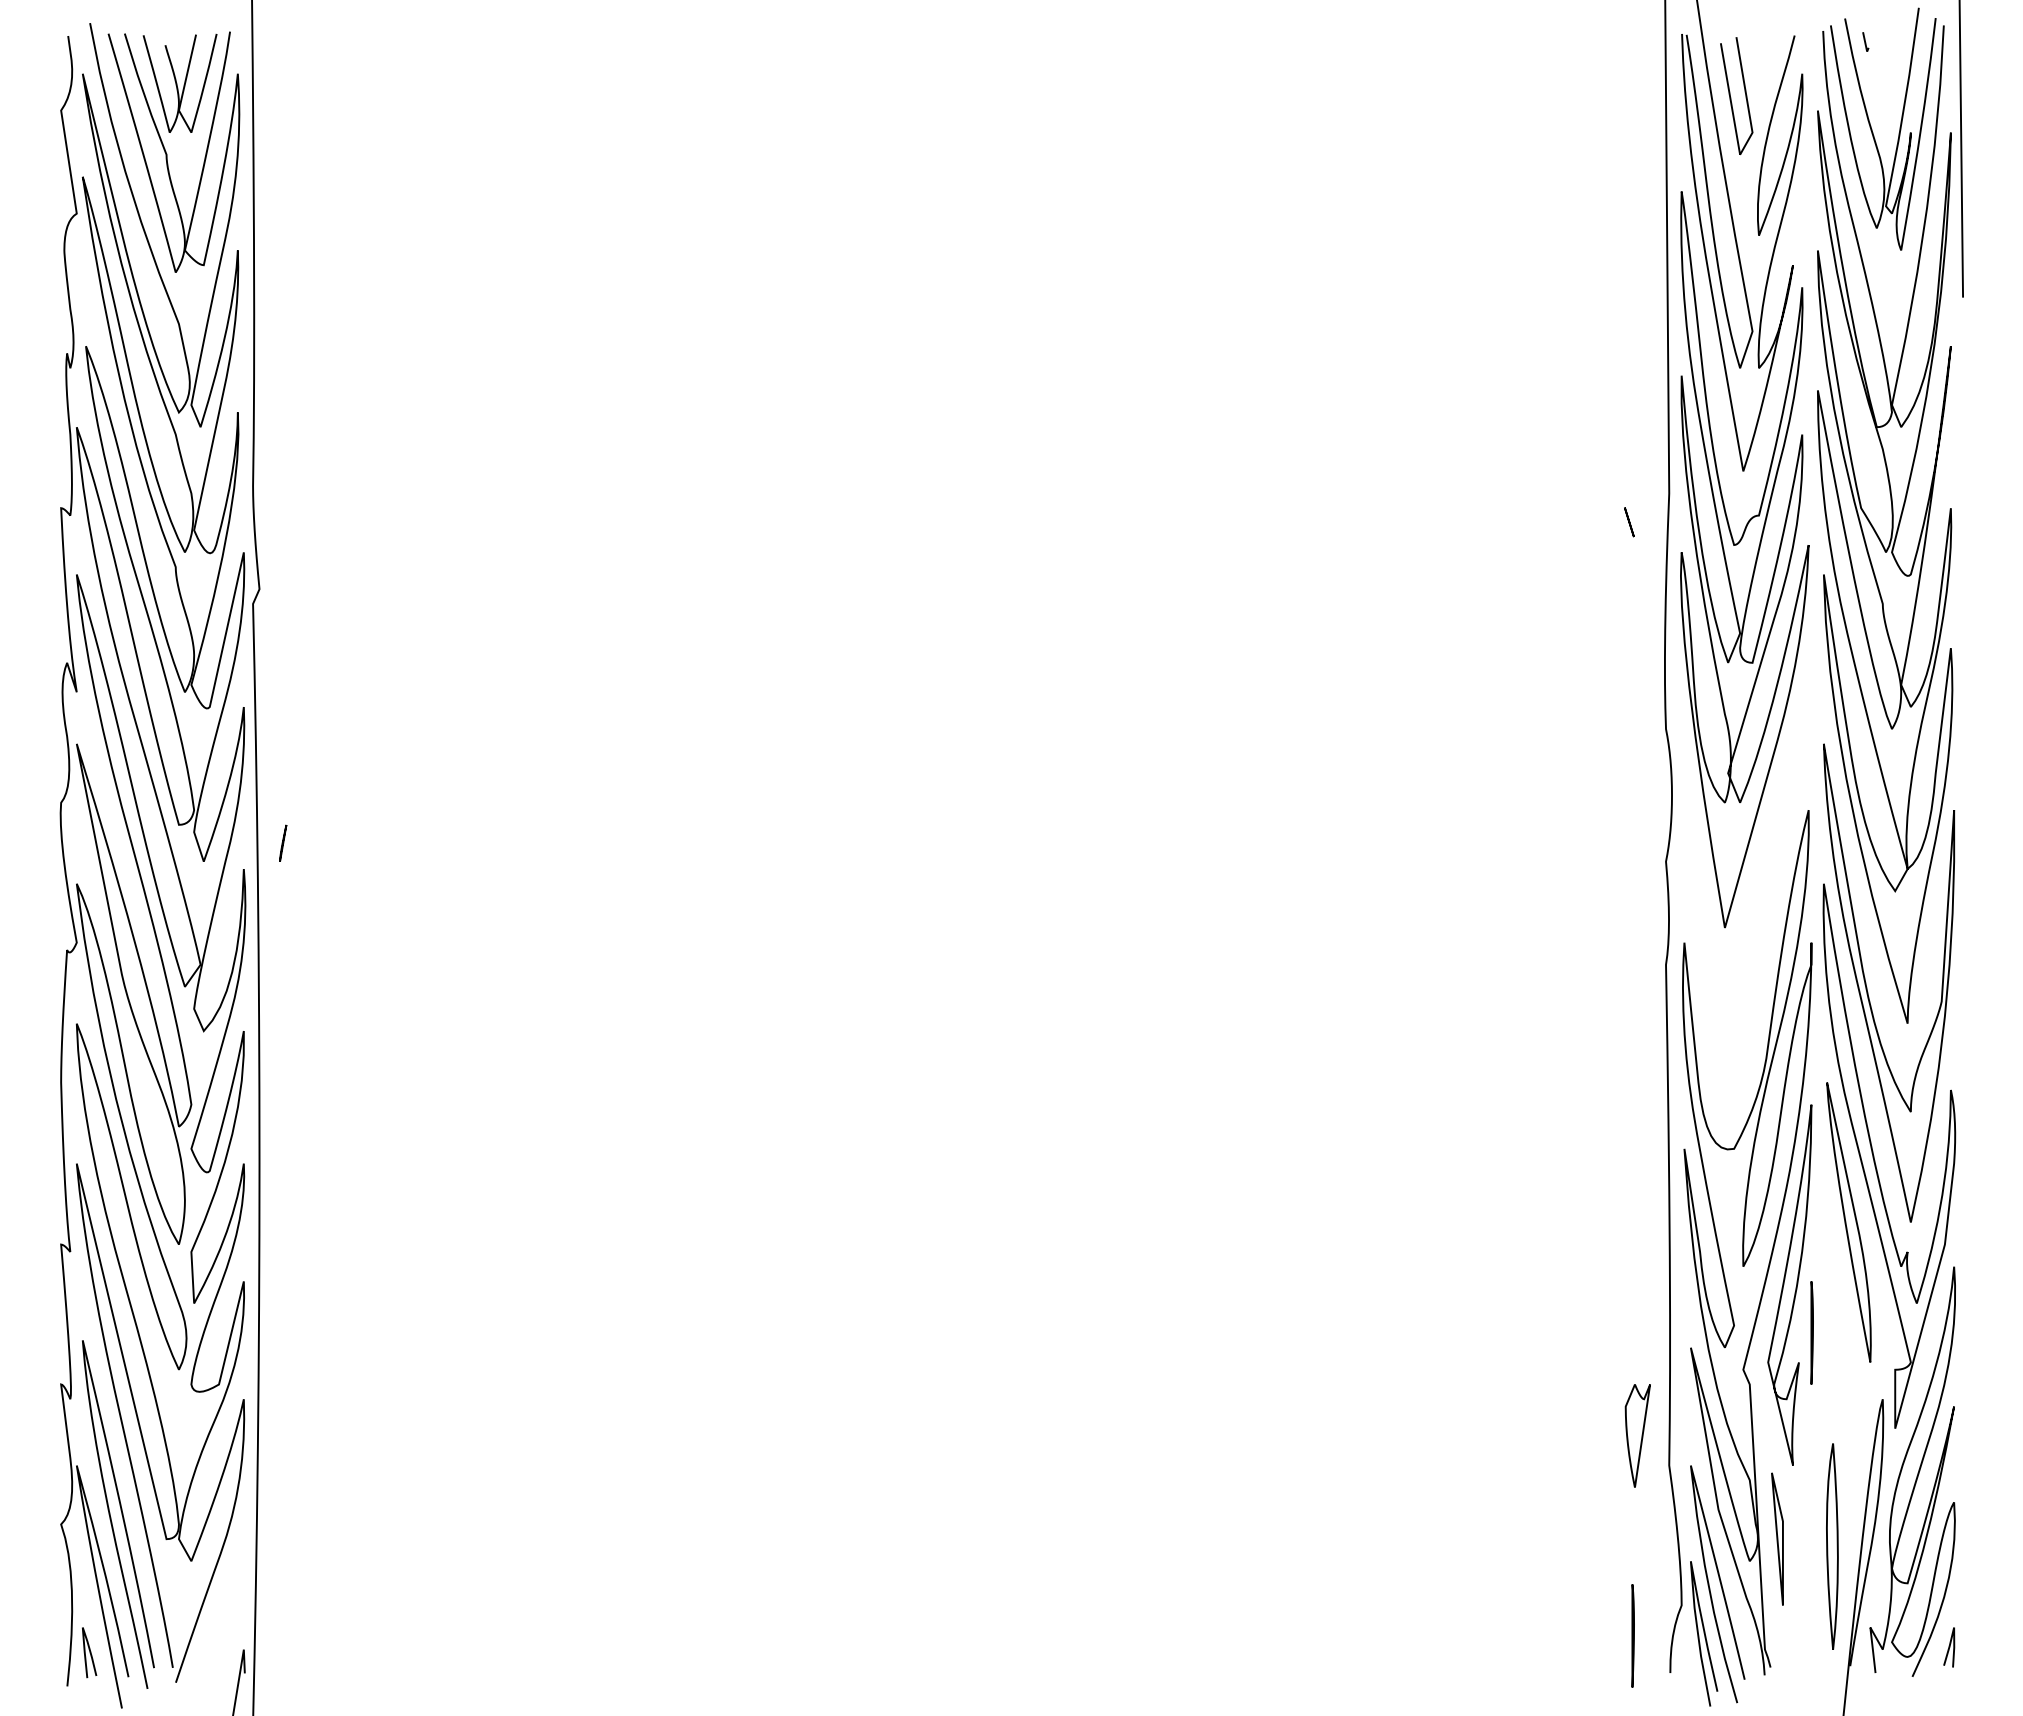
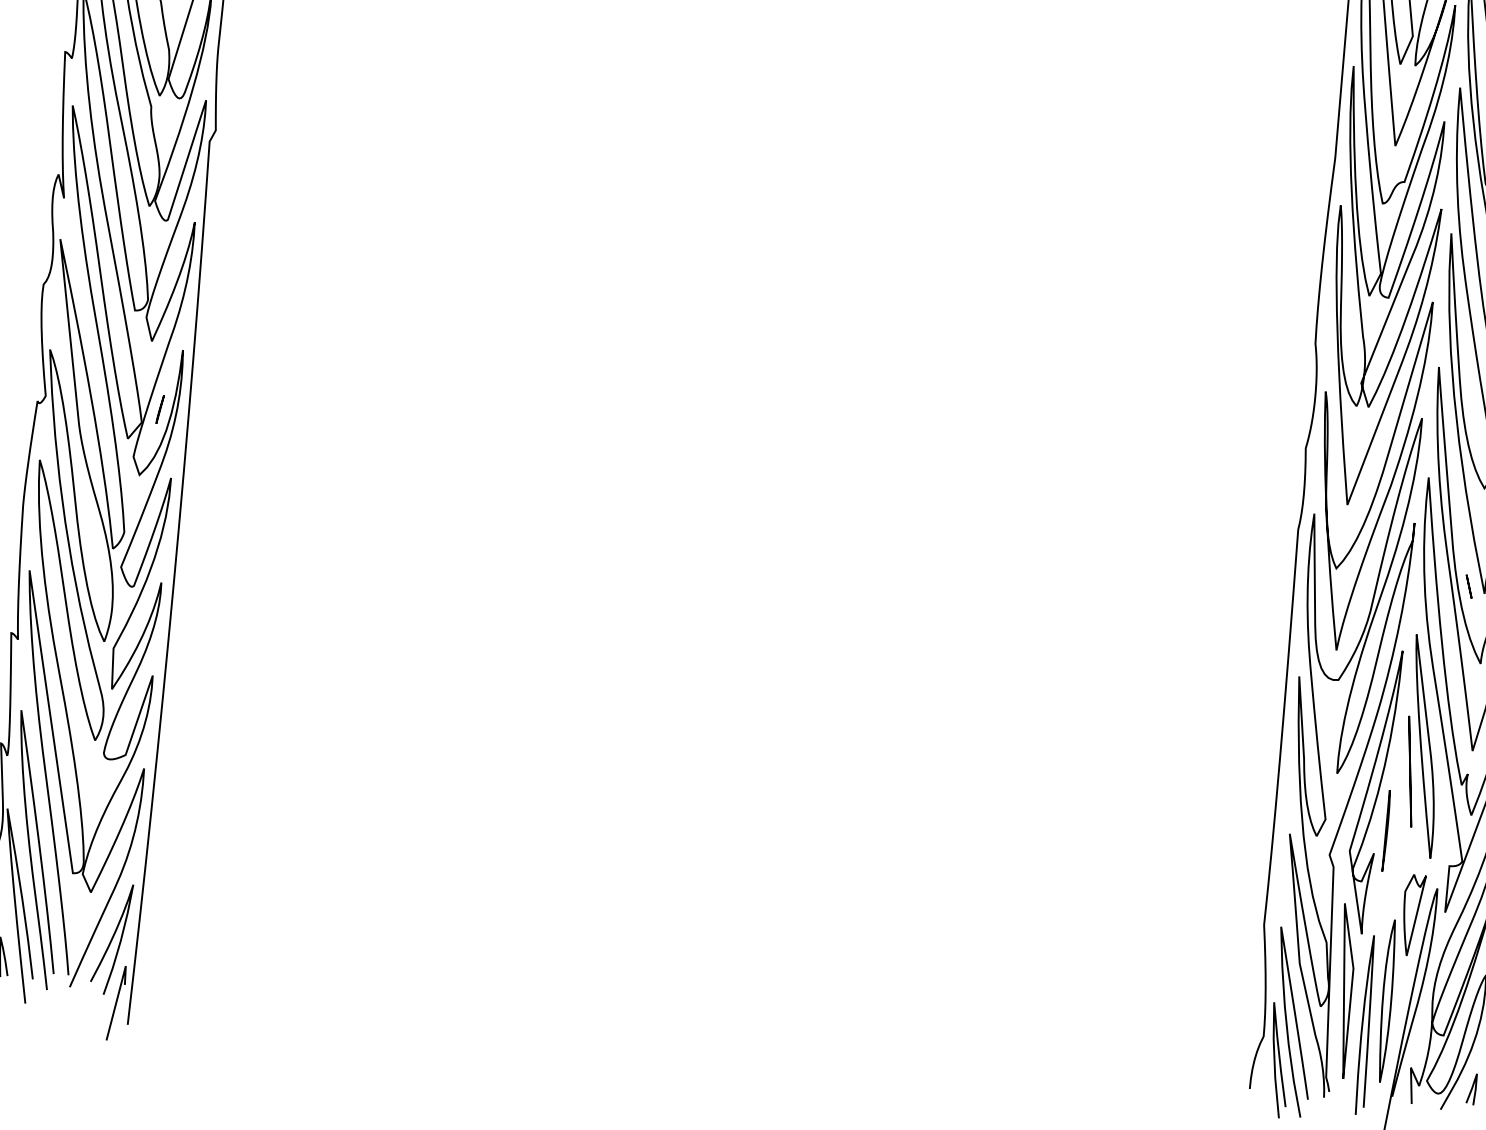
line: (1629, 522) -> (1469, 586), moved
line: (283, 842) -> (160, 408), moved
part: (1762, 891) -> (1379, 478), added
line: (1834, 1255) -> (1409, 771), added
part: (1637, 1435) -> (1412, 915), moved
part: (1777, 1538) -> (1344, 990), size x1.67
curve: (1811, 1579) -> (1368, 1025), added
curve: (222, 1617) -> (111, 939), added
line: (1632, 1635) -> (1222, 1056), removed

